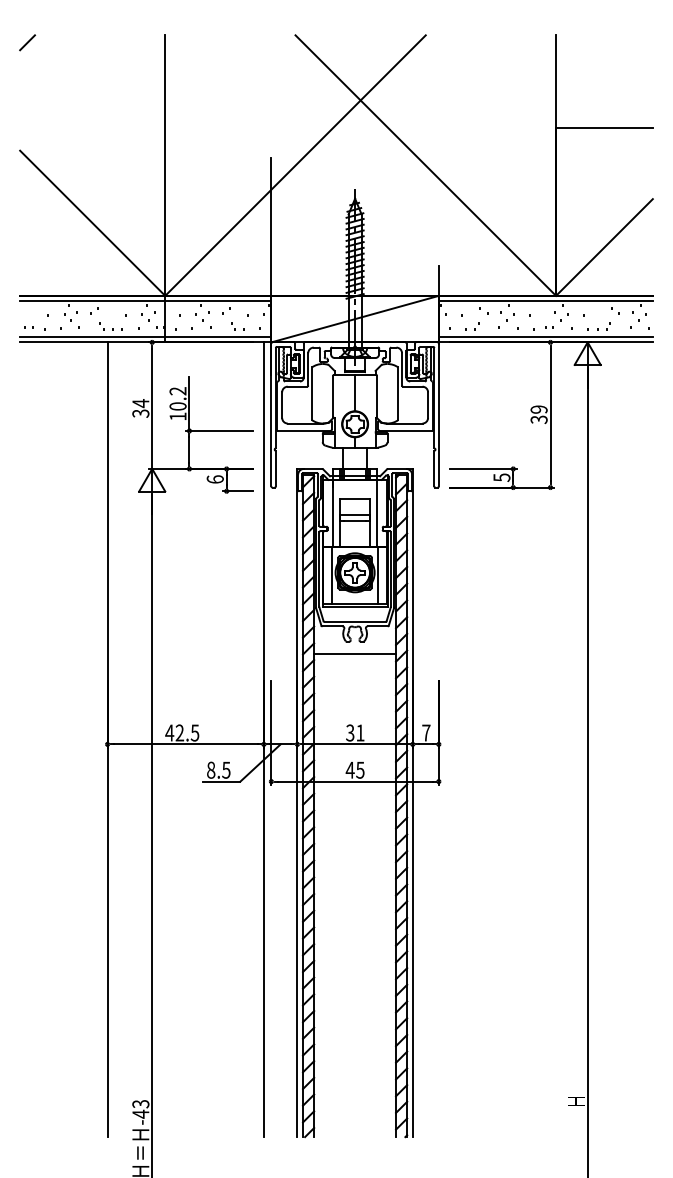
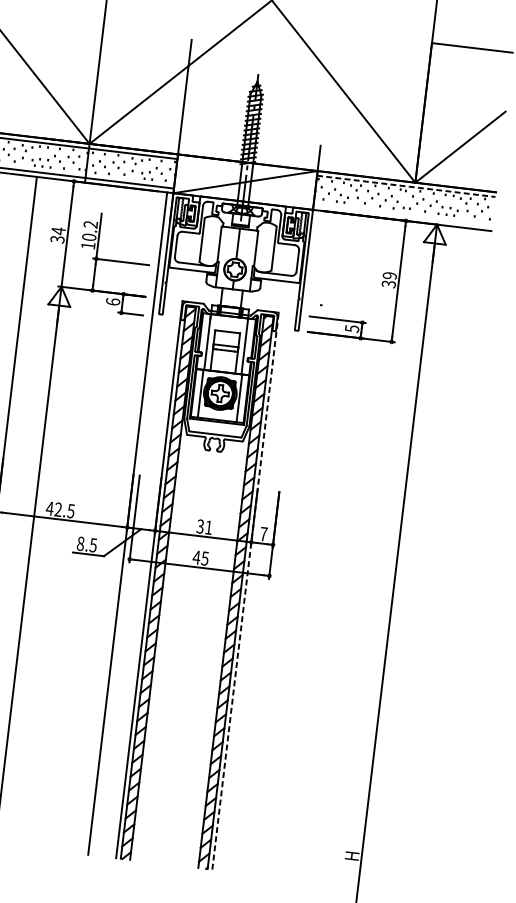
line: (545, 301) -> (405, 186), solid -> dashed
line: (545, 336) -> (402, 215), removed
line: (355, 654) -> (212, 461), removed
line: (412, 802) -> (245, 590), solid -> dashed

